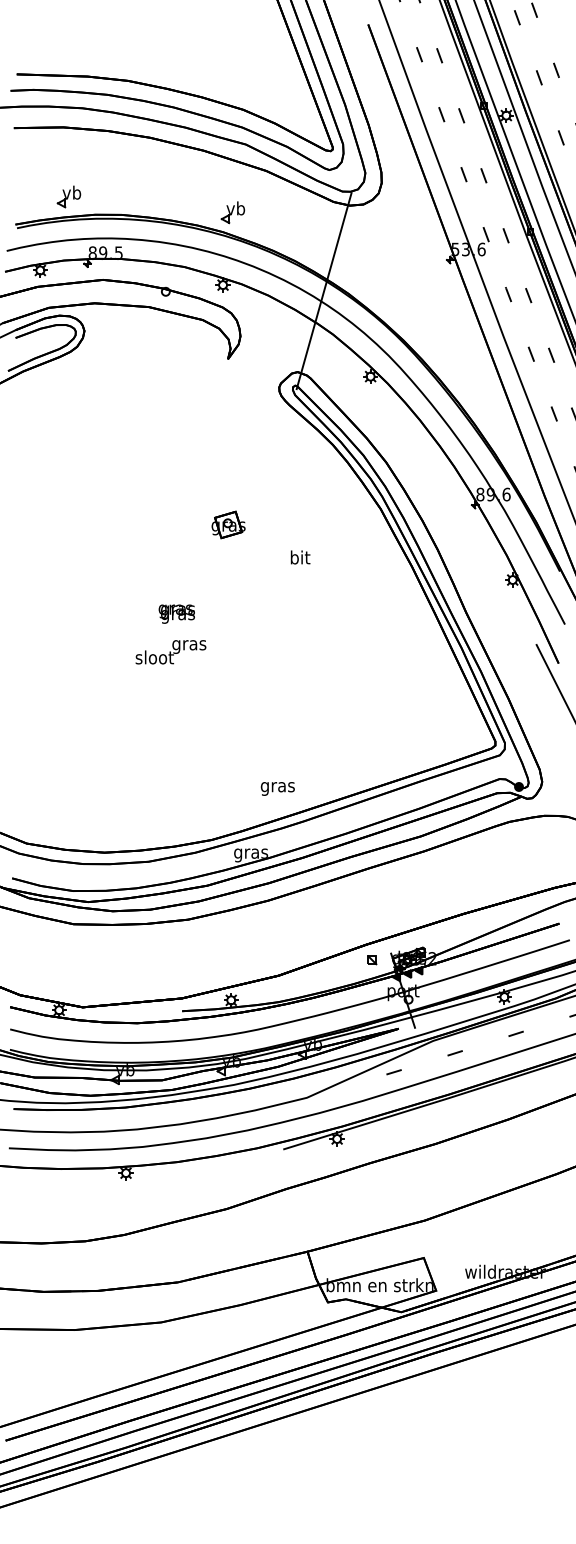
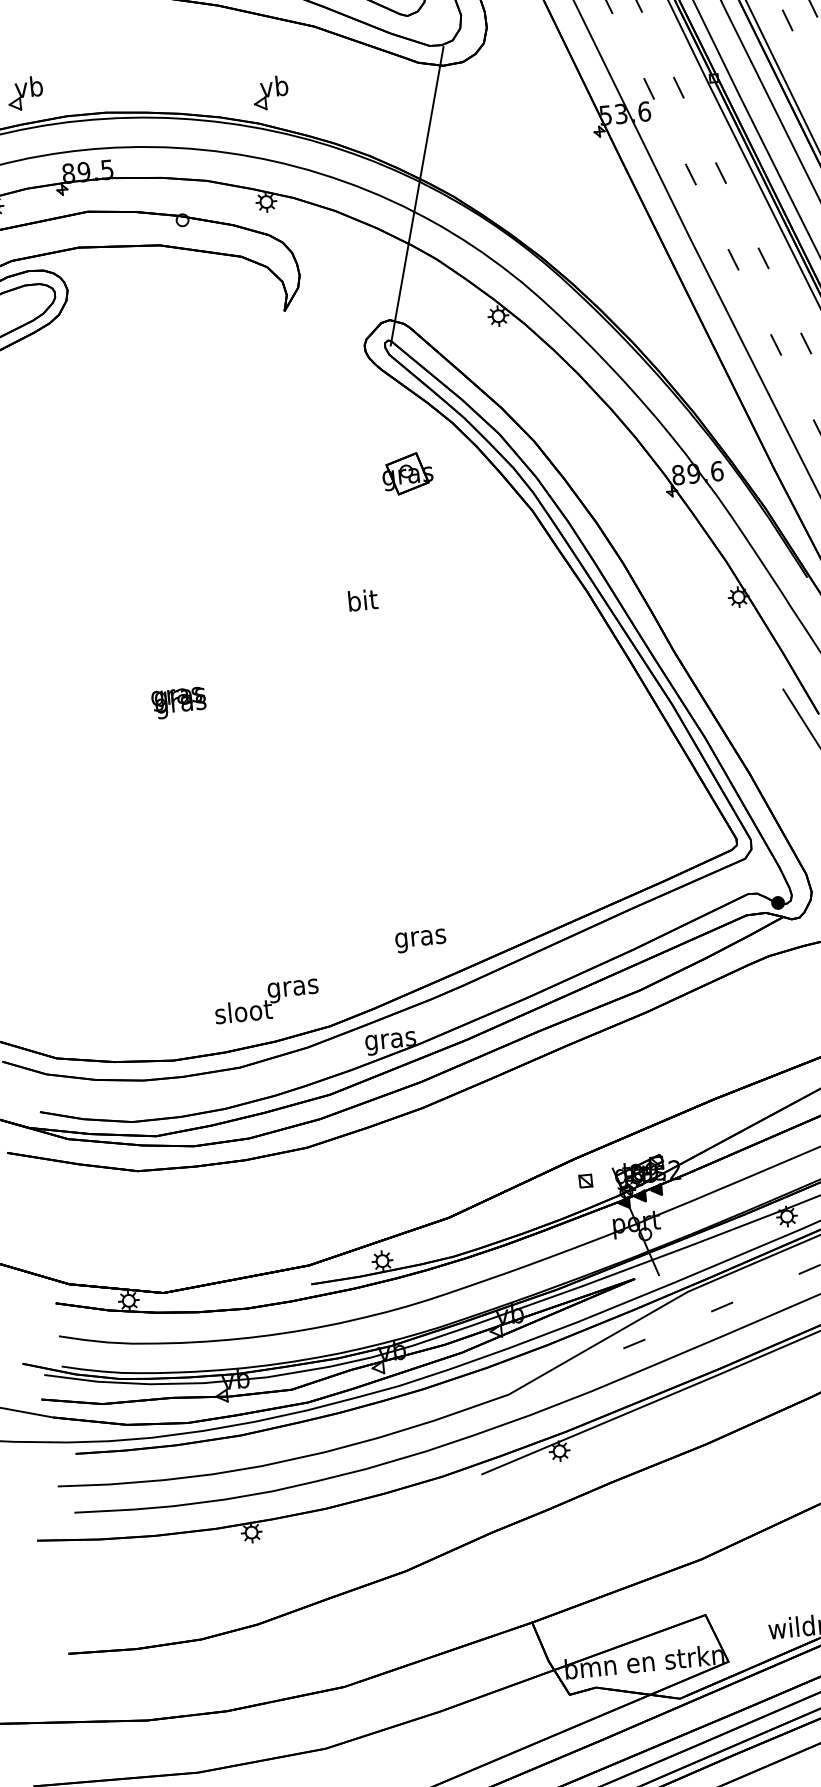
part: (228, 524) -> (407, 473), moved
text: (300, 557) -> (362, 600), moved
text: (176, 613) -> (178, 702), moved
text: (170, 652) -> (266, 1001), moved

